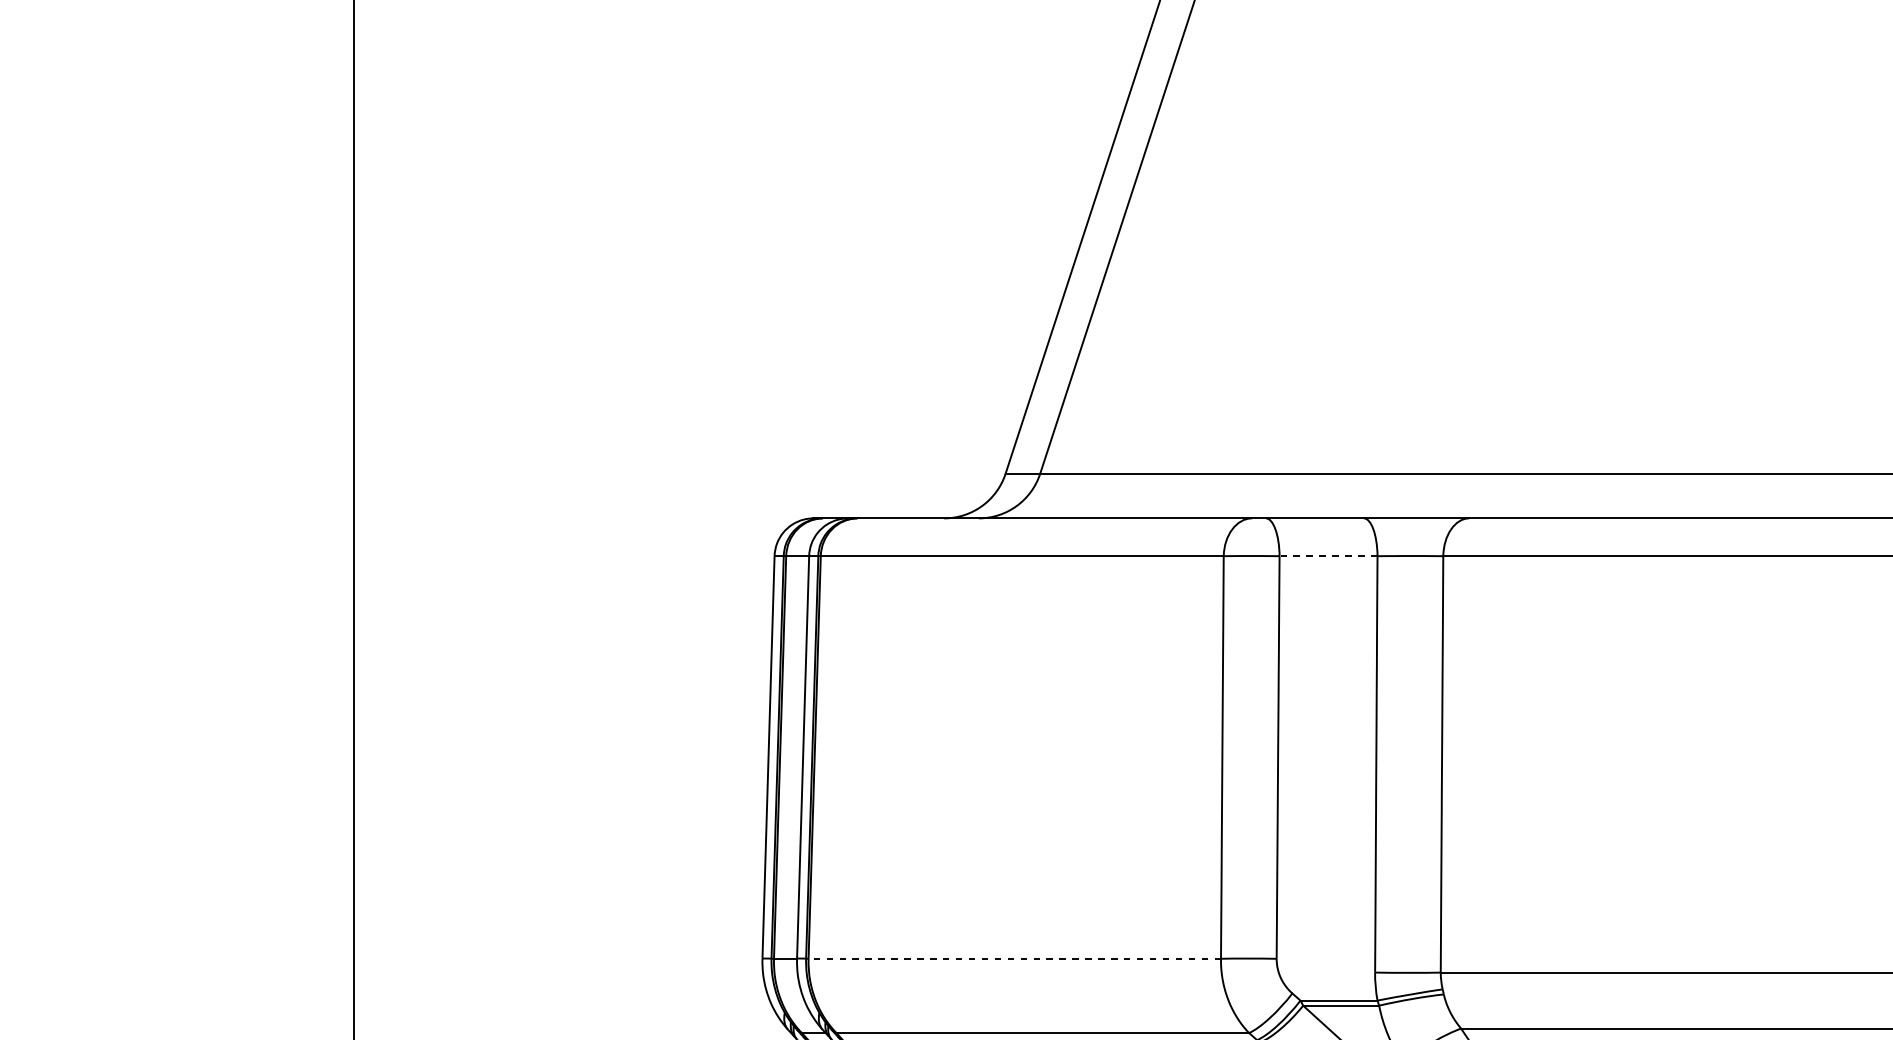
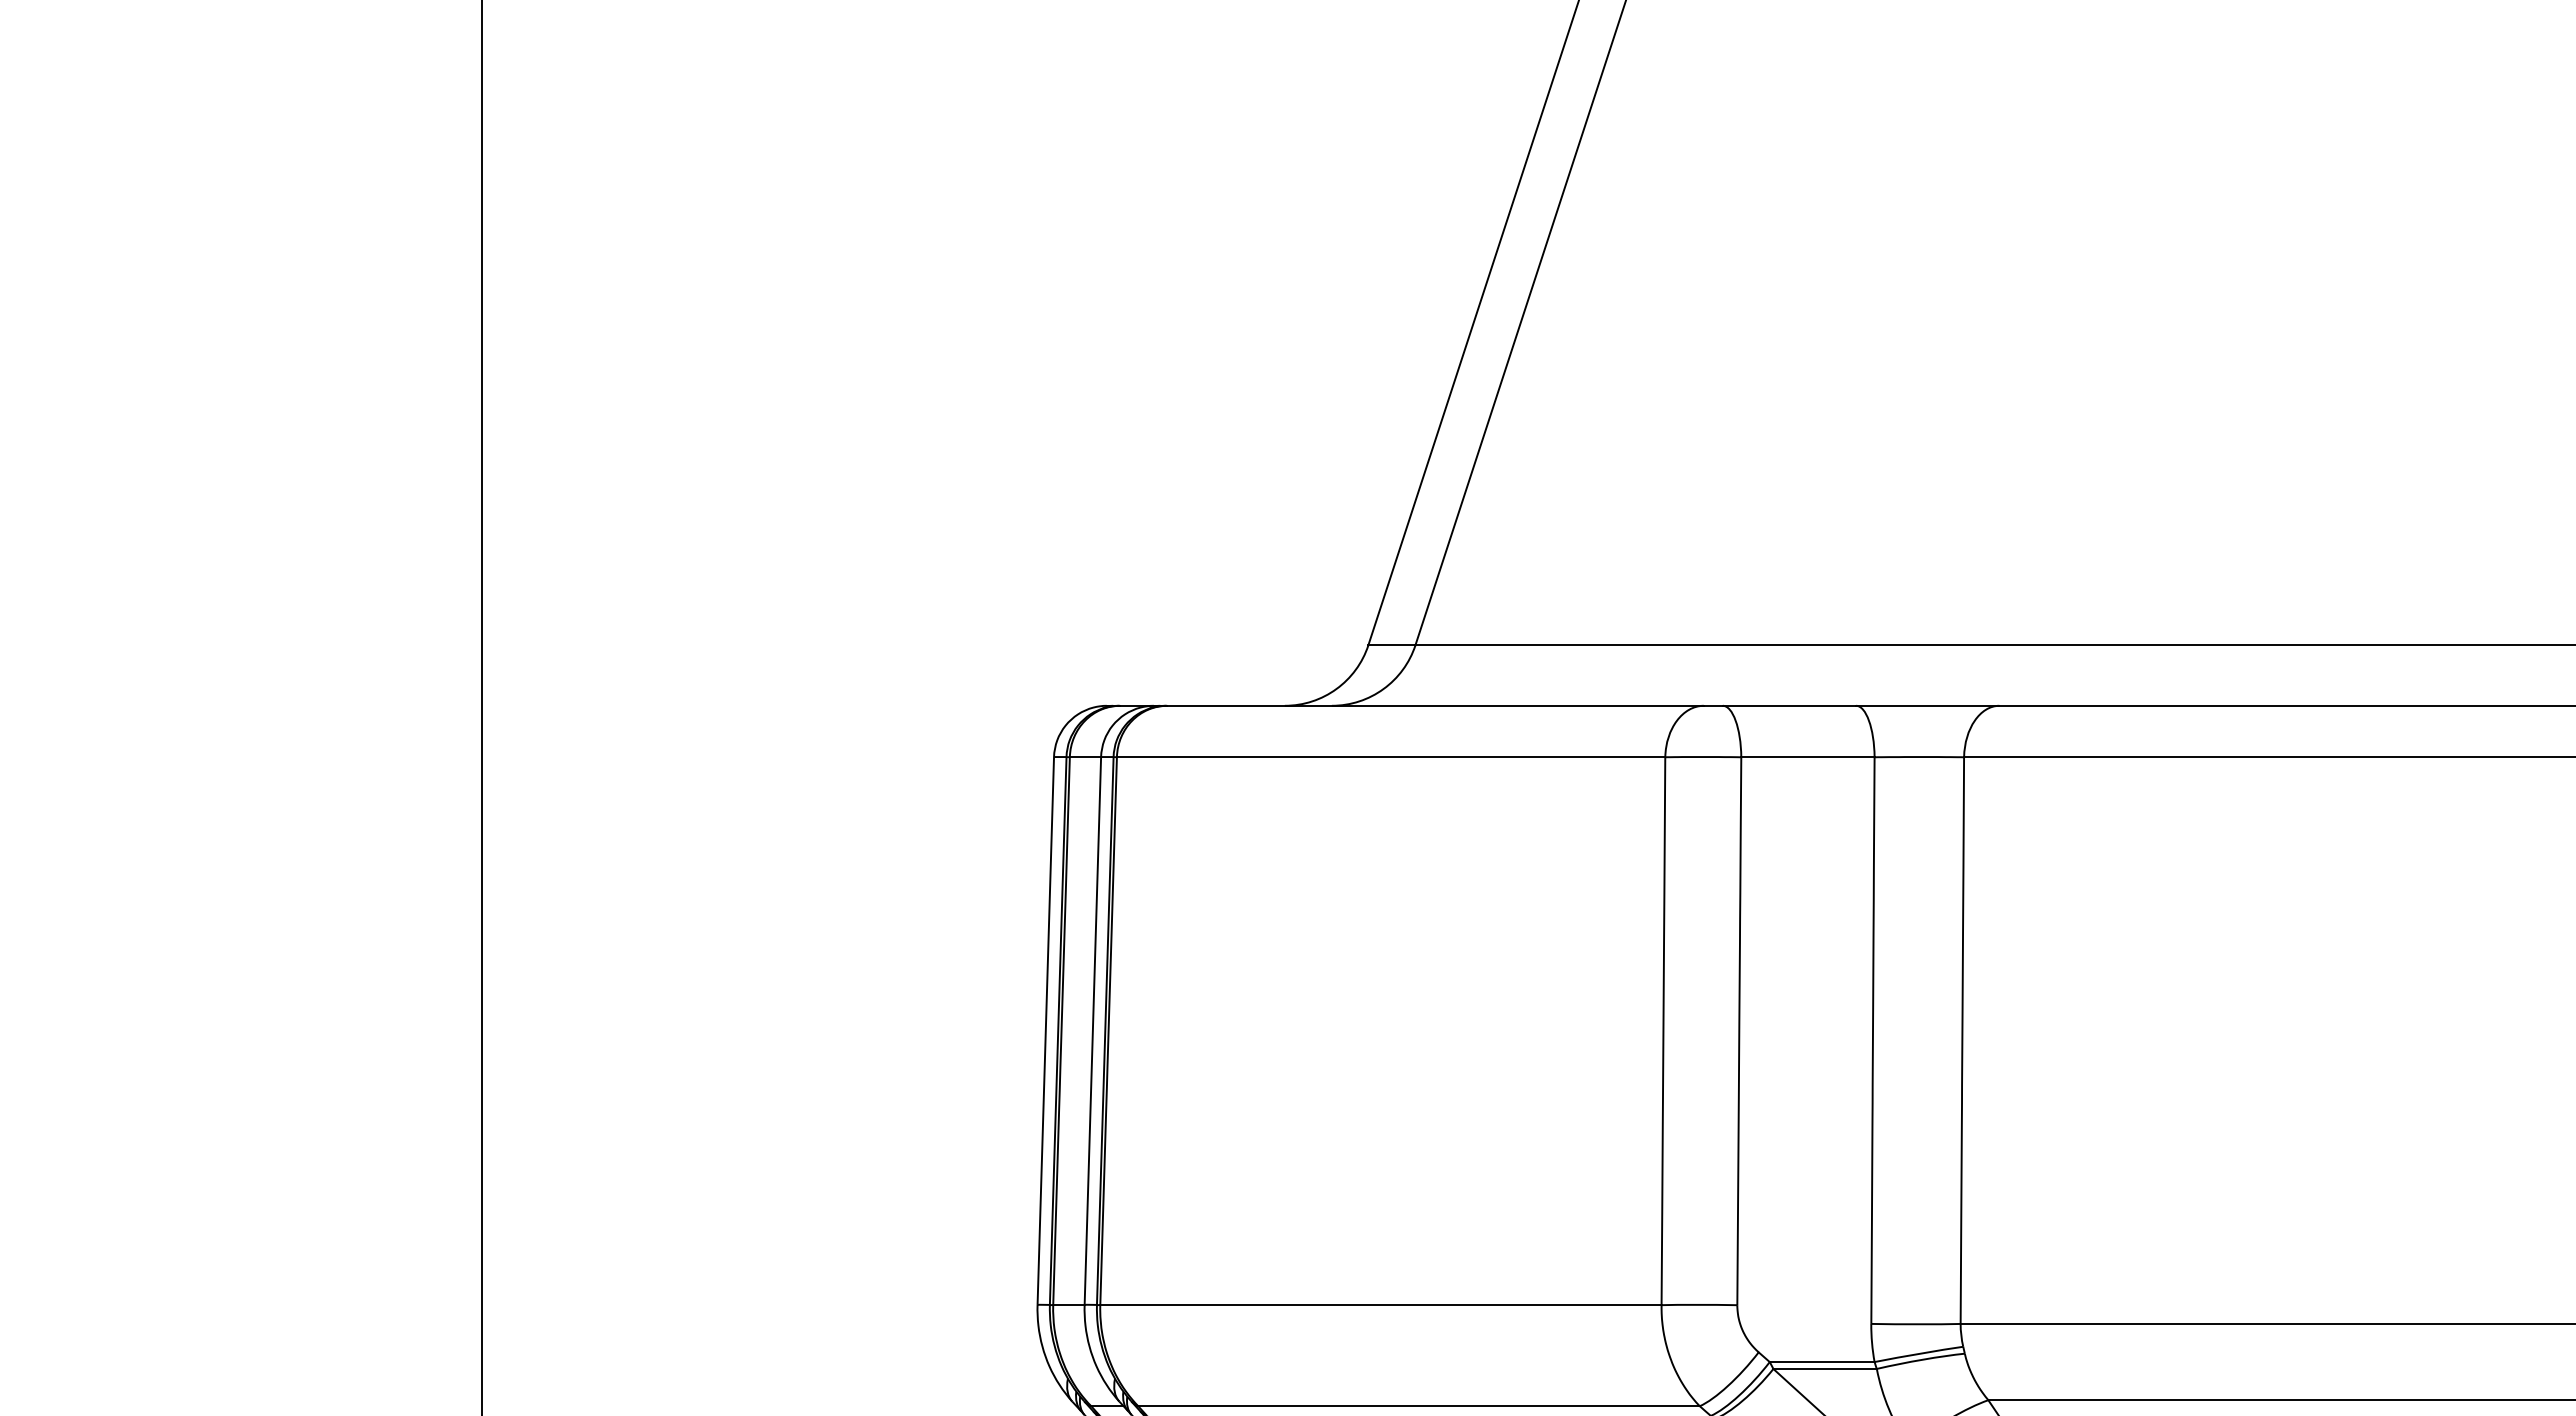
line: (1328, 556) -> (1807, 757), dashed -> solid
line: (1014, 959) -> (1380, 1305), dashed -> solid

